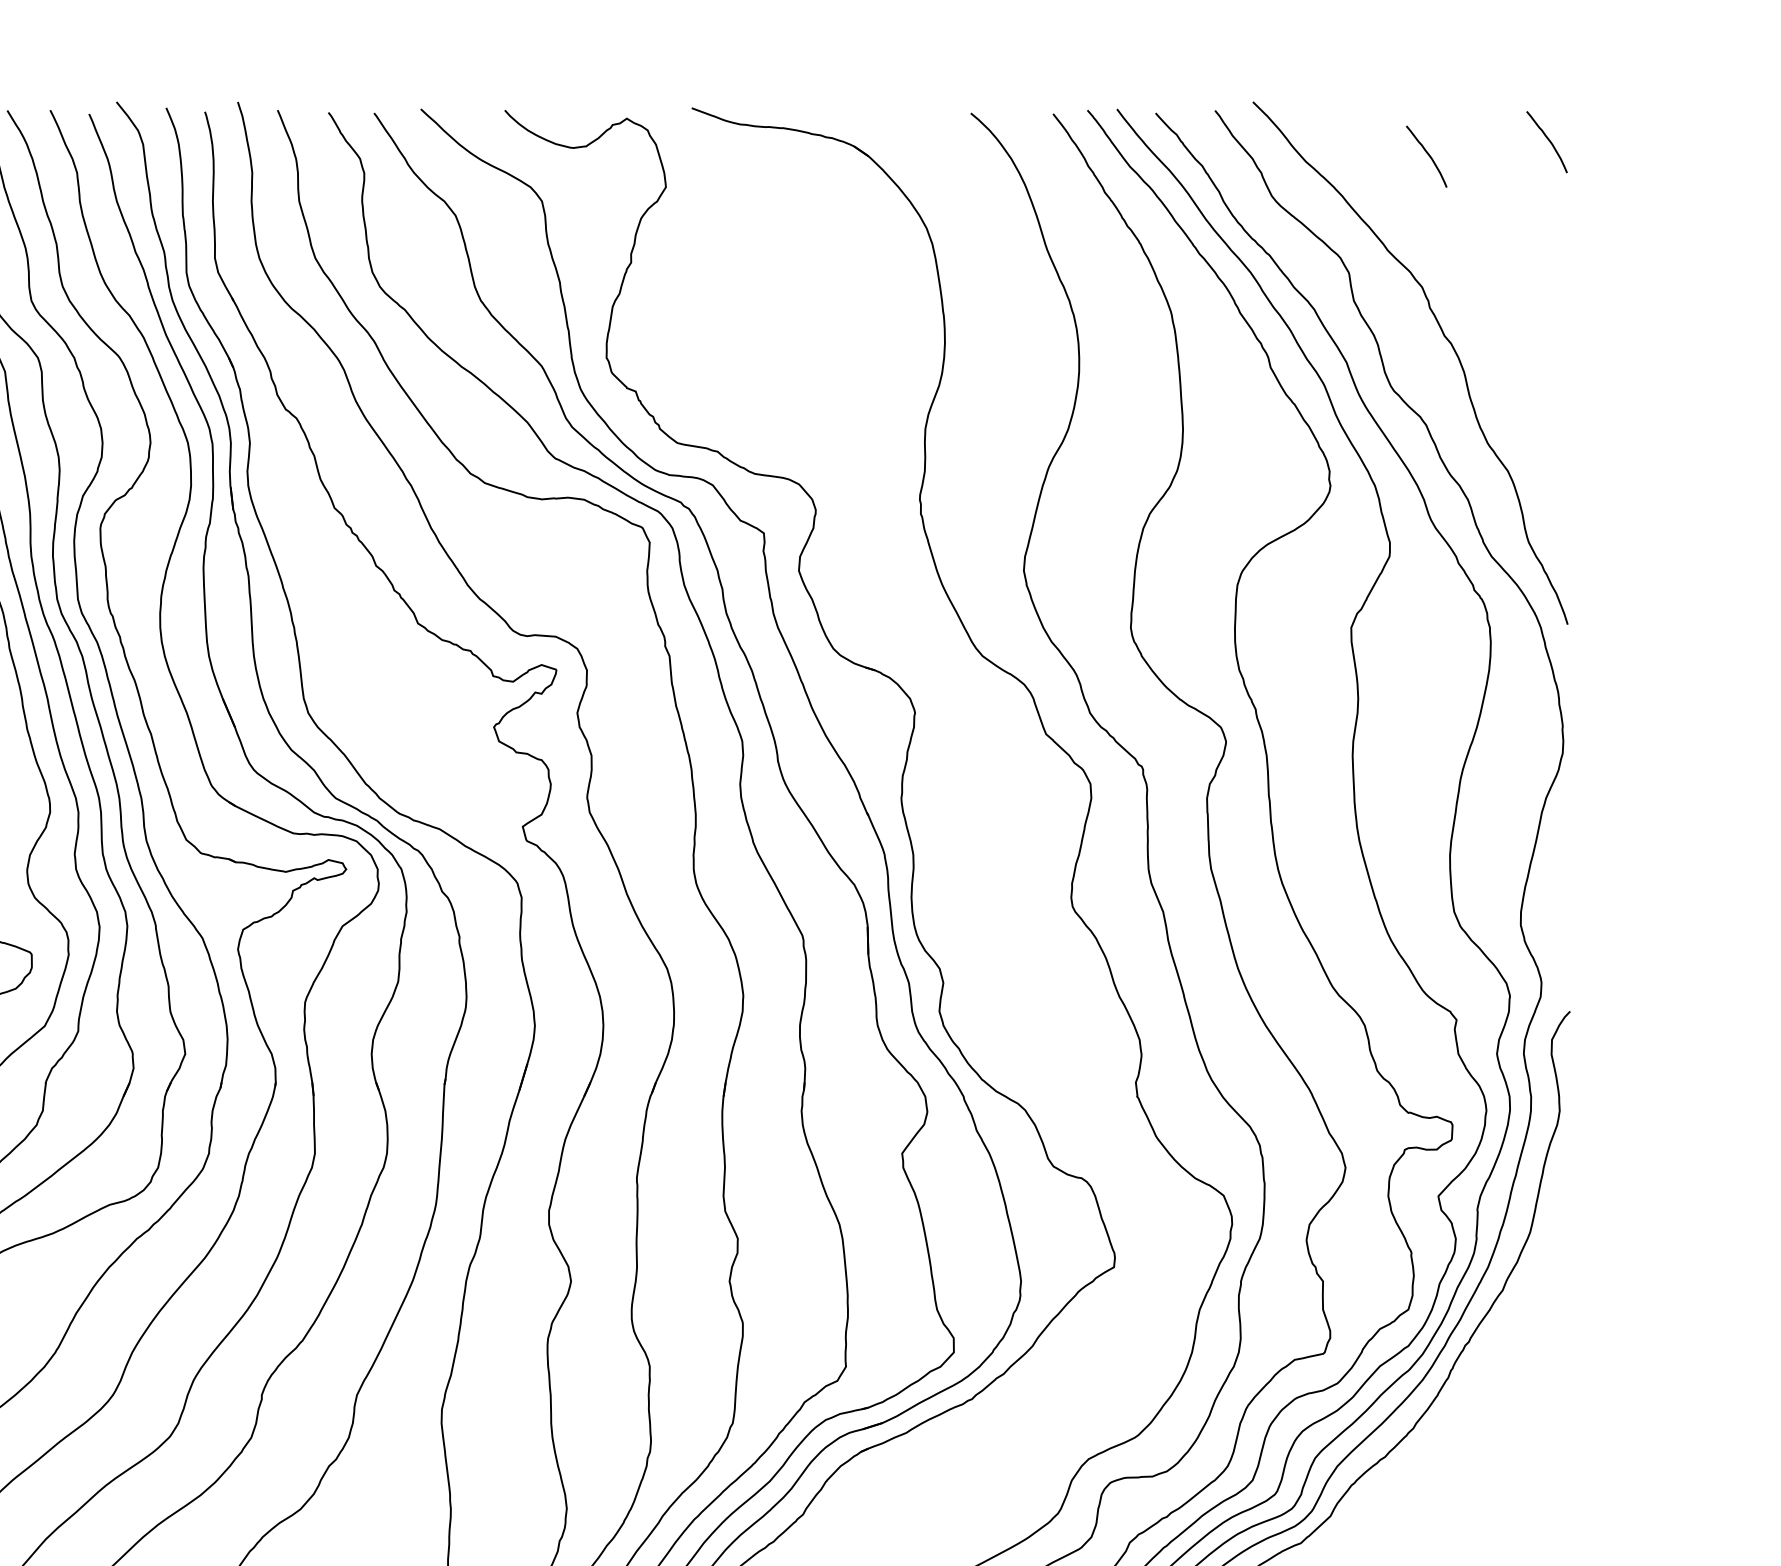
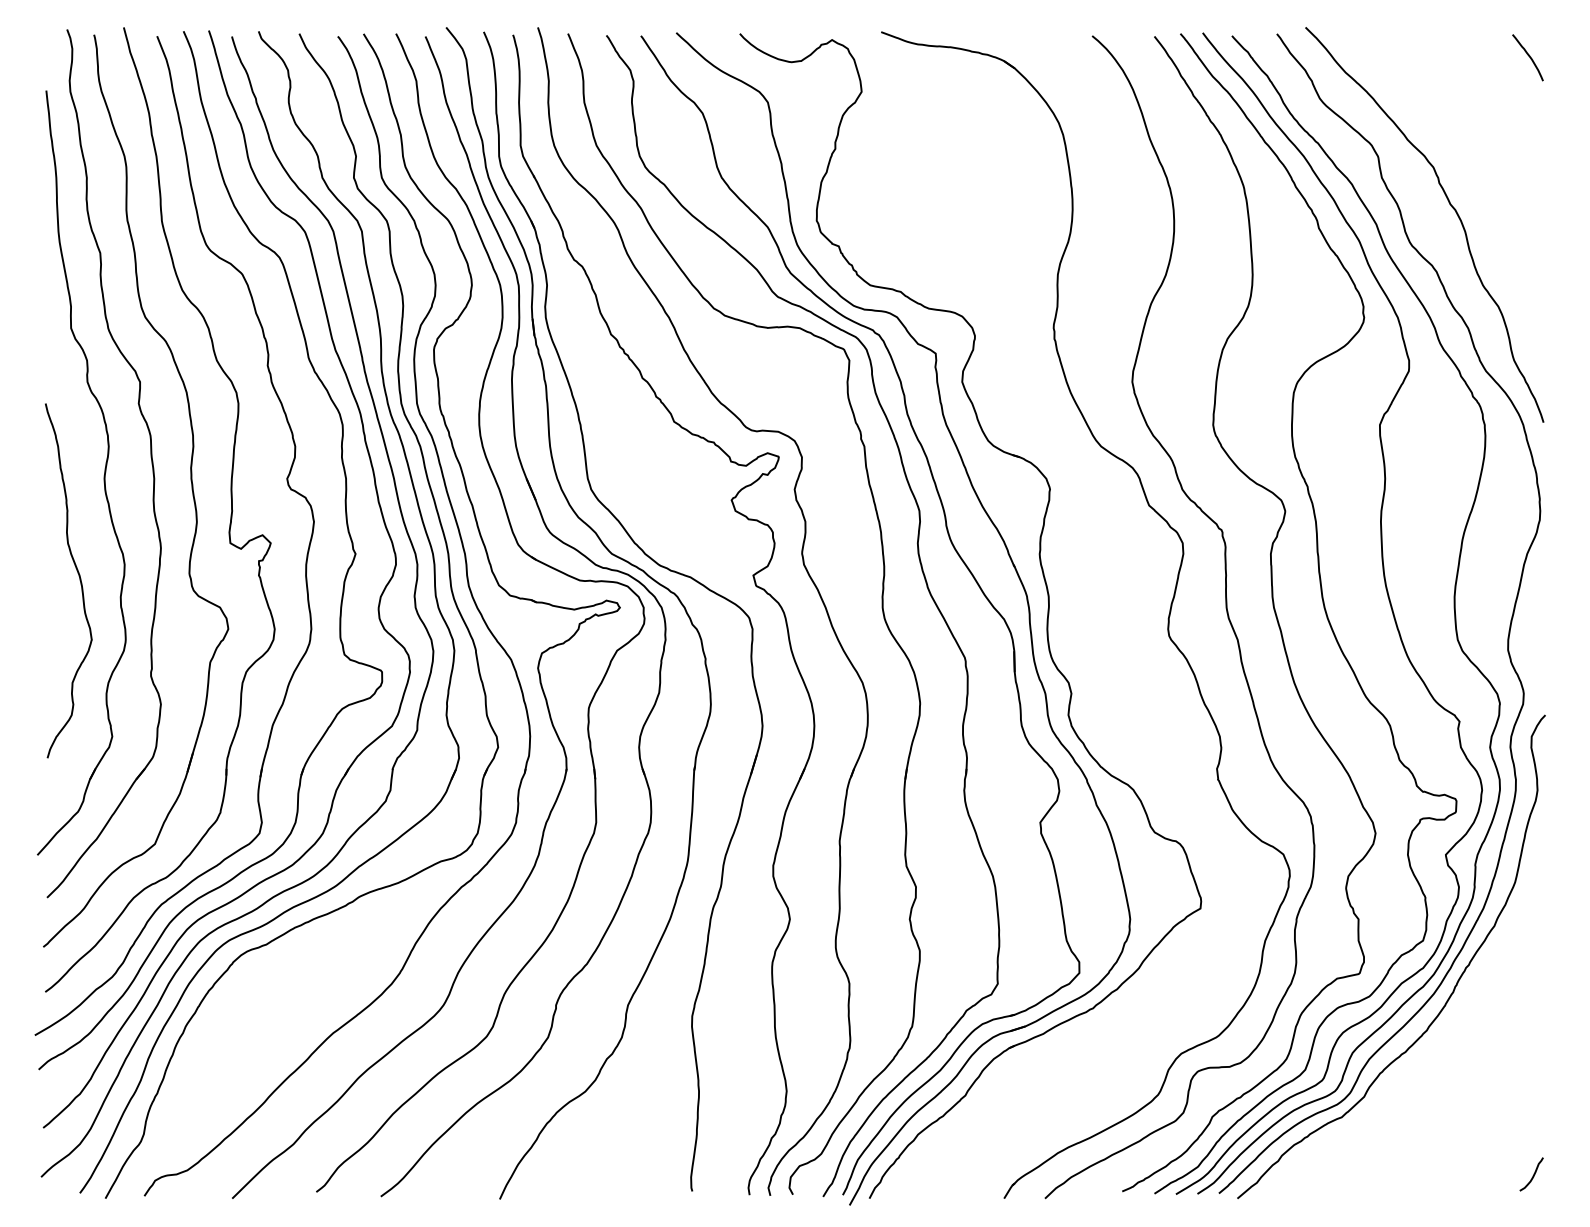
curve: (1427, 154) -> (1437, 67), removed

